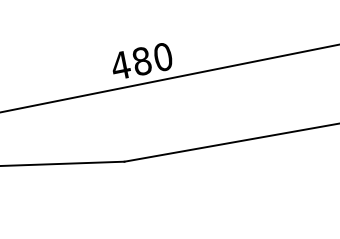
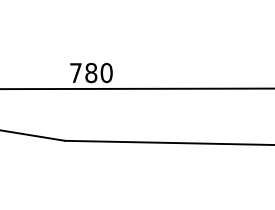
text: (120, 64) -> (75, 72), 480 -> 780

